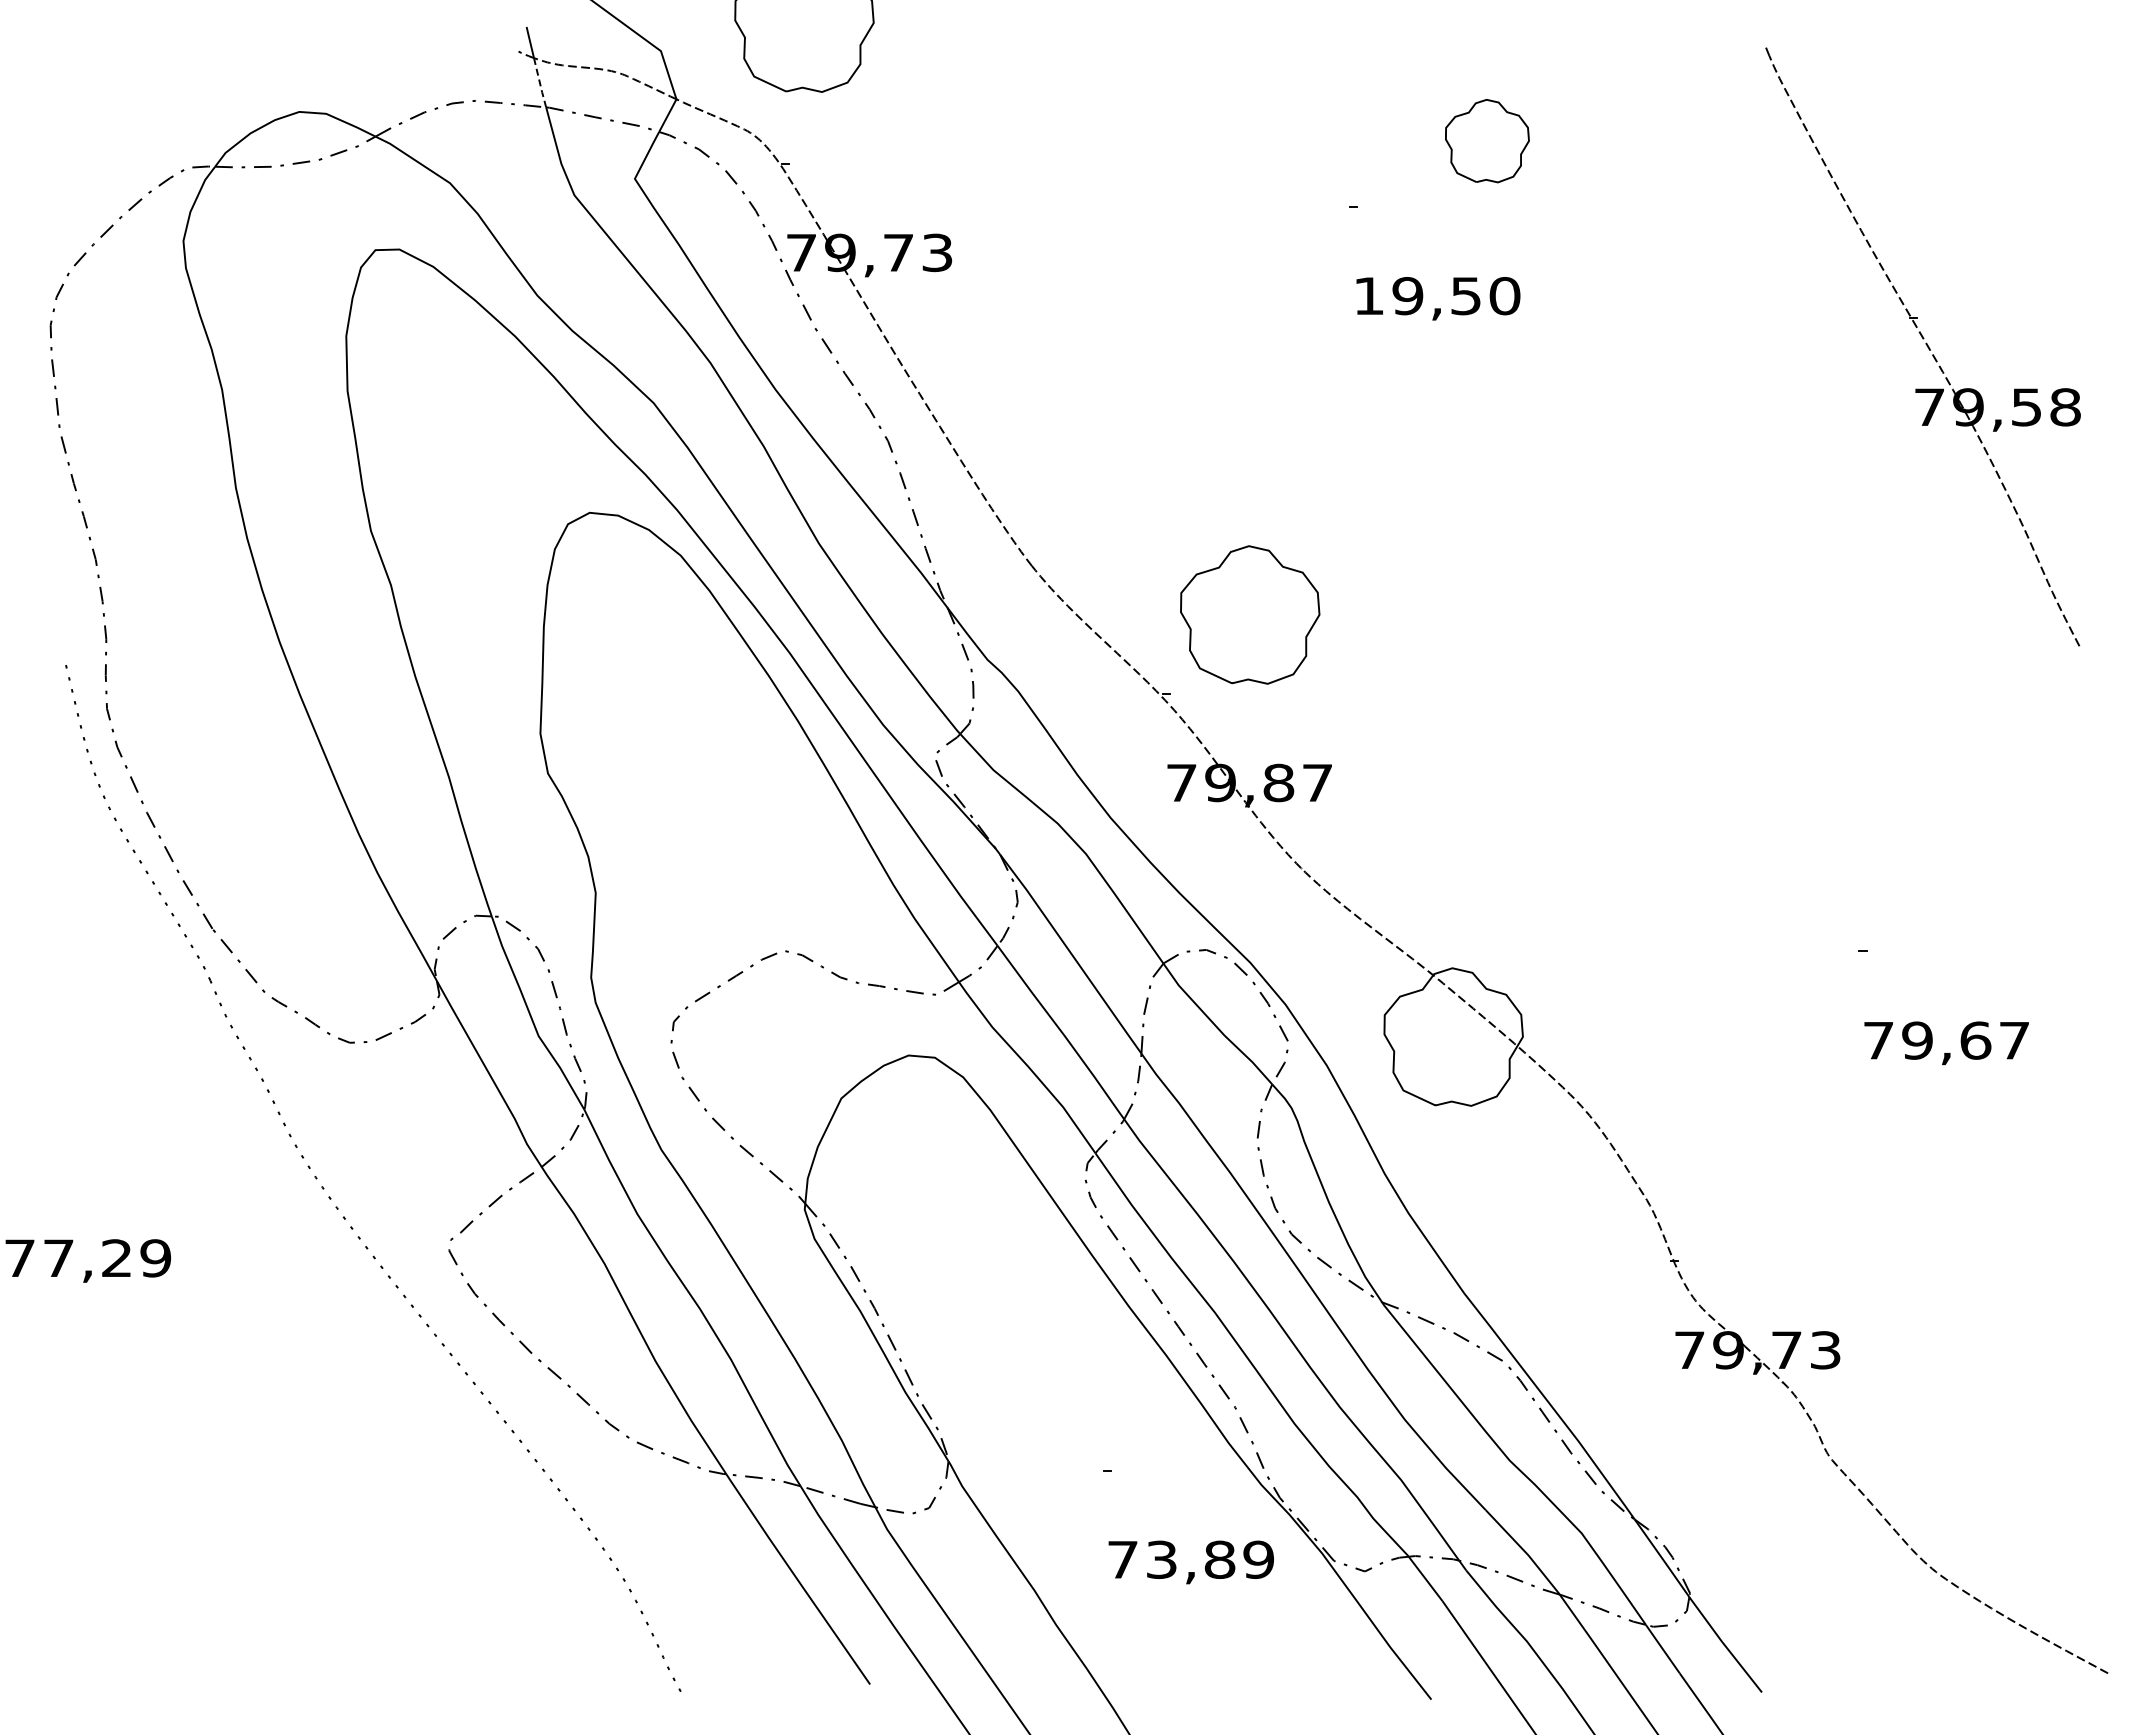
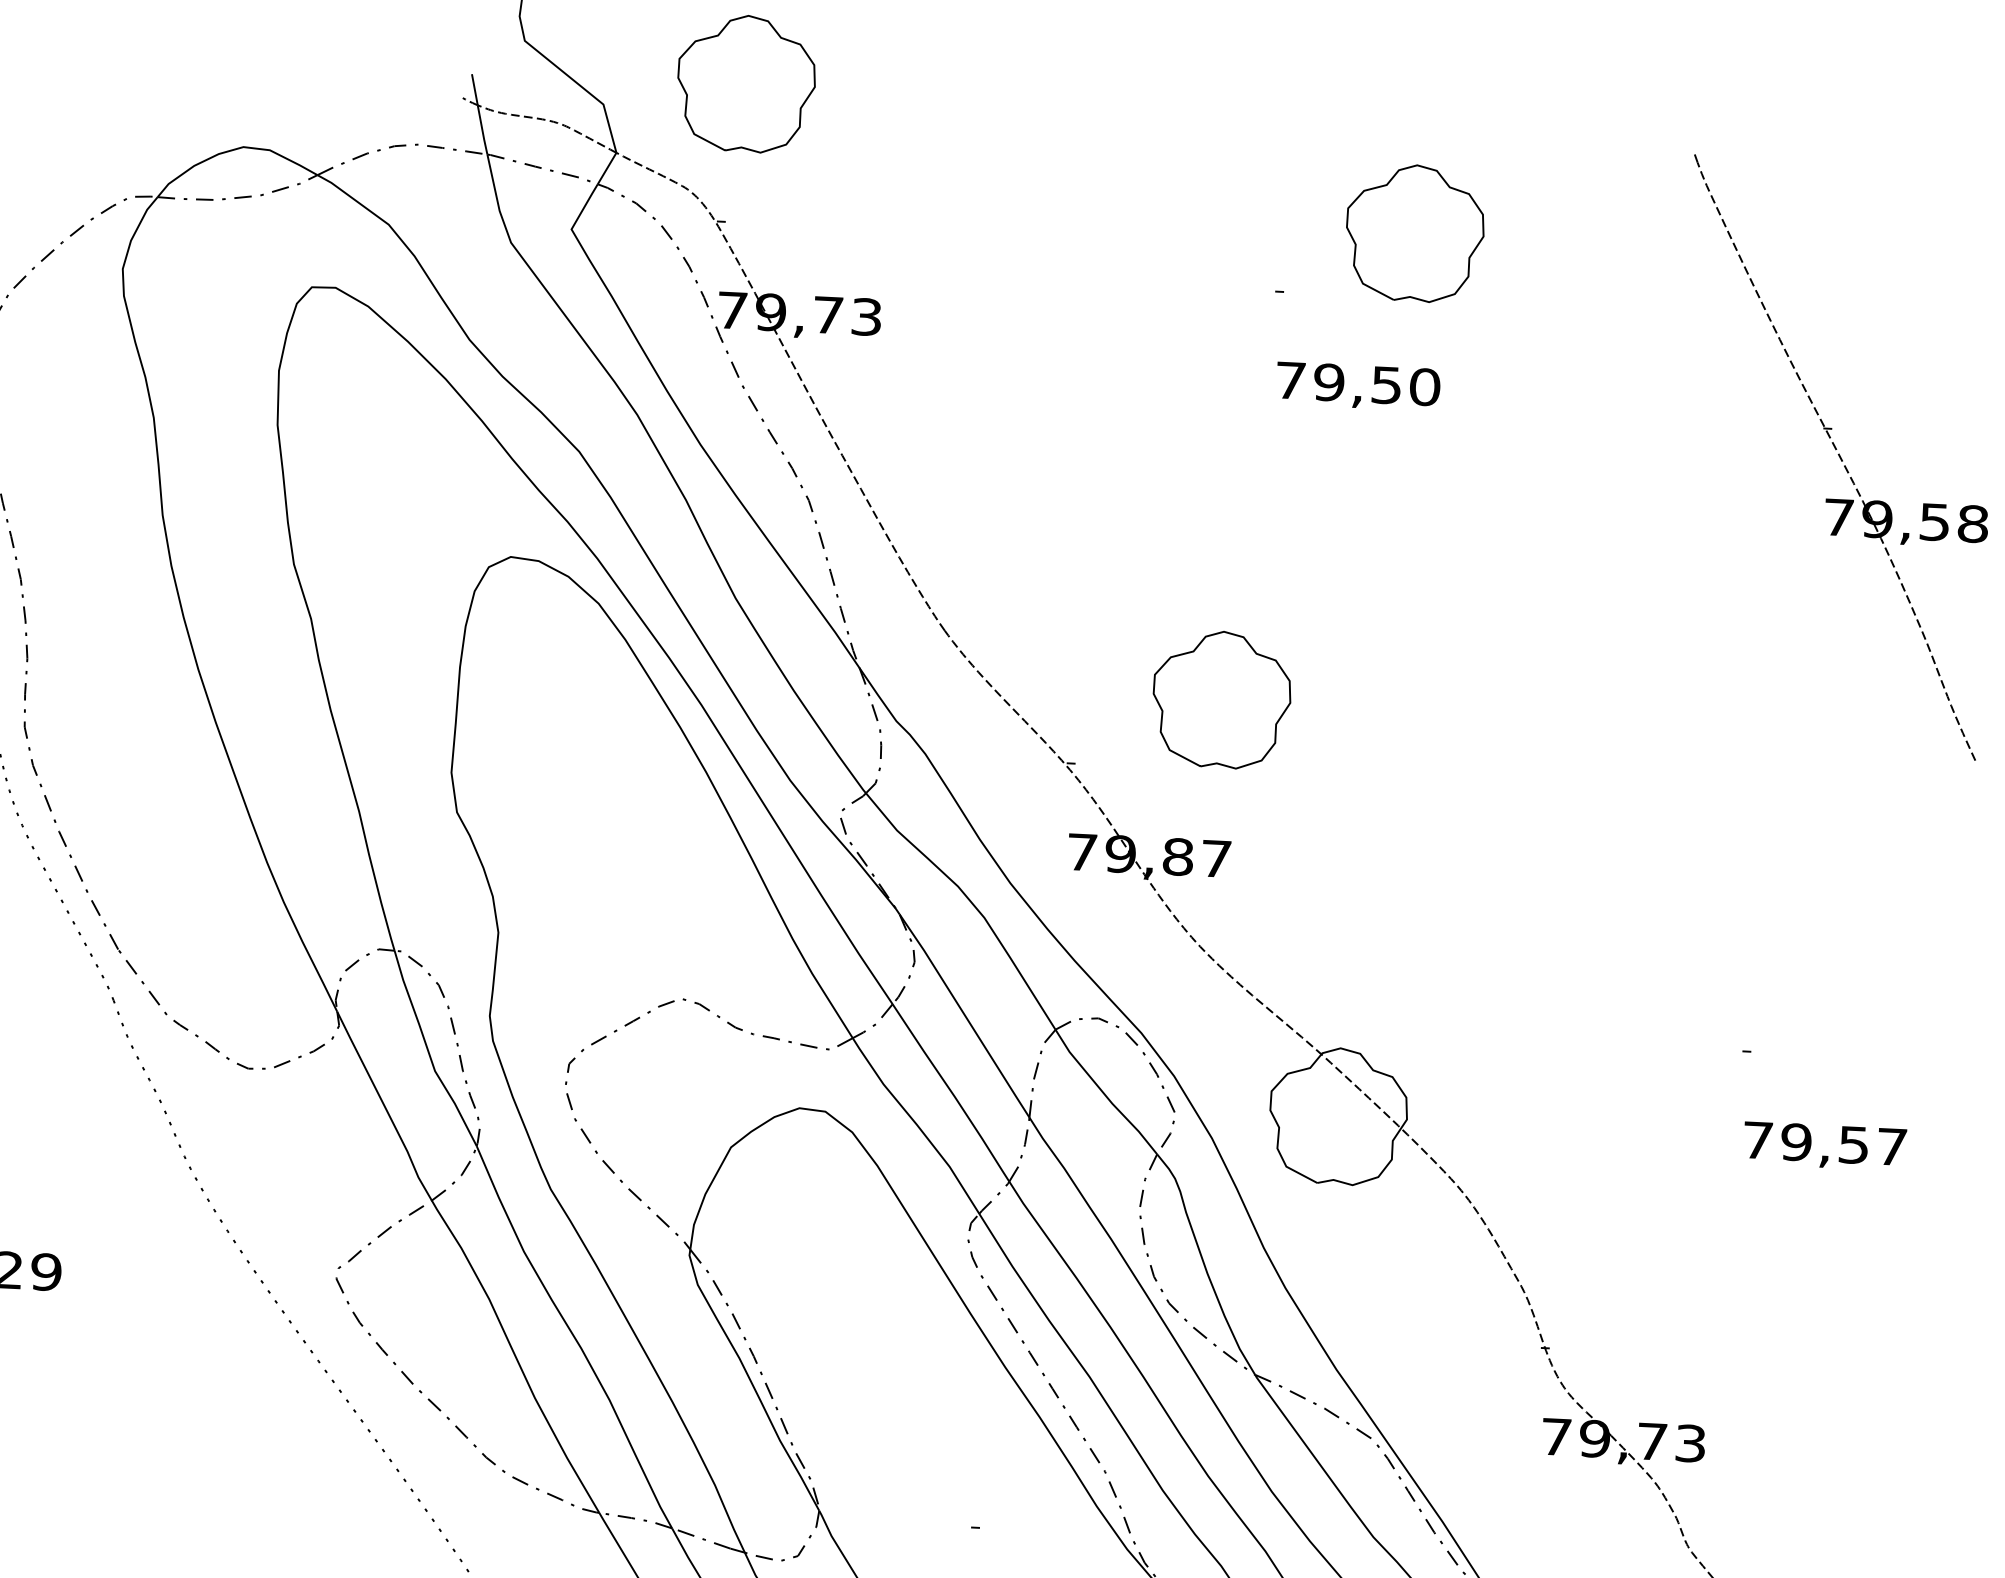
line: (540, 84) -> (482, 131), dashed -> solid
part: (1487, 140) -> (1415, 232), size x1.67
text: (1368, 295) -> (1290, 379), 19,50 -> 79,50
part: (1250, 614) -> (1222, 699), moved
text: (1975, 1040) -> (1853, 1144), 79,67 -> 79,57

